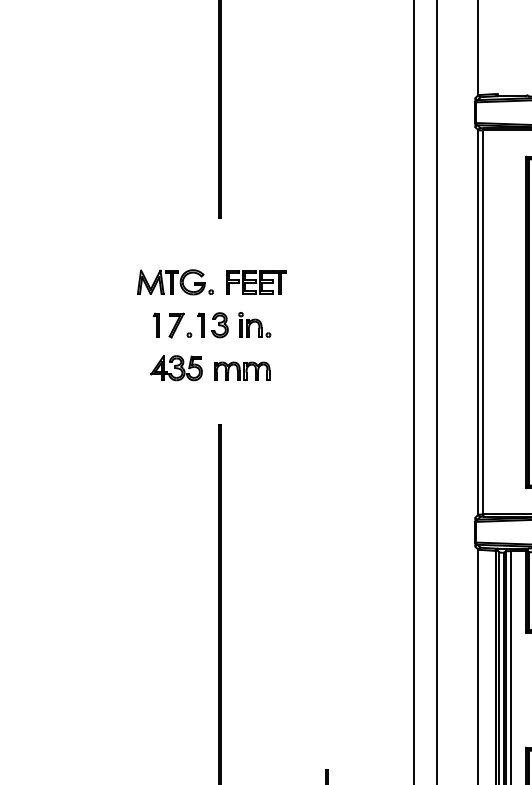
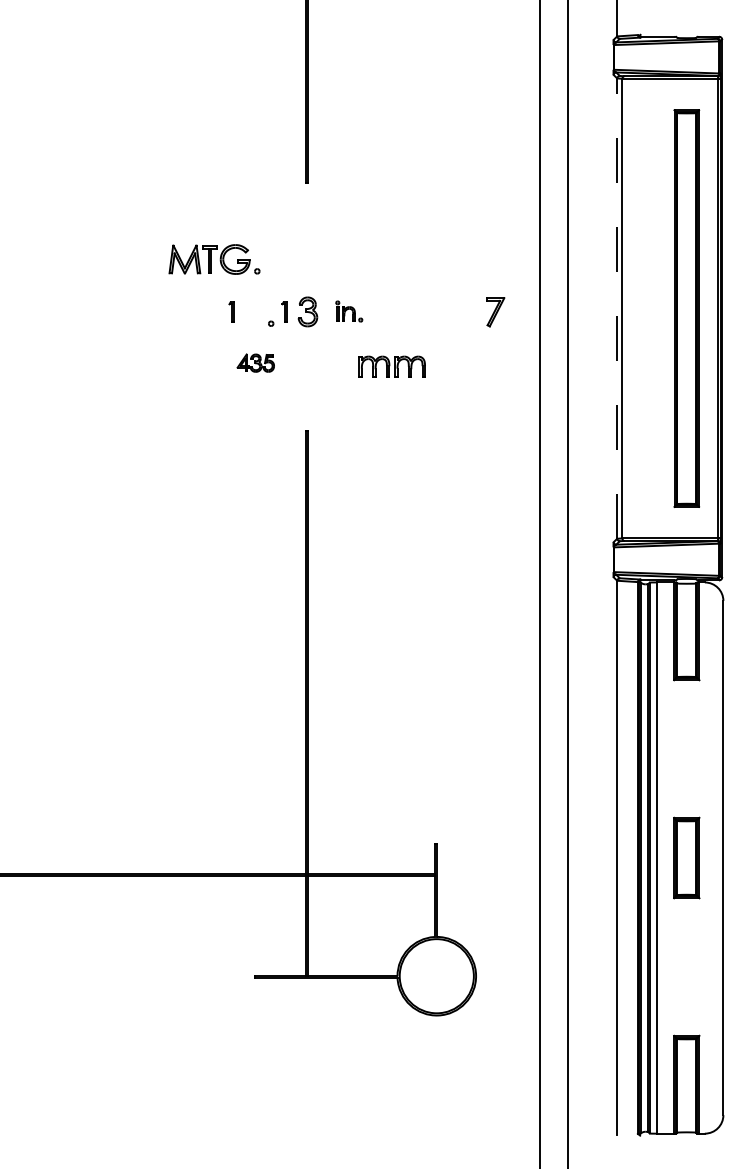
part: (175, 282) -> (214, 259), moved
part: (256, 282) -> (351, 260), removed
line: (478, 322) -> (617, 308), solid -> dashed
part: (156, 324) -> (231, 311), size x0.7
part: (200, 324) -> (284, 311), size x0.7
part: (253, 324) -> (348, 311), size x0.7
part: (176, 325) -> (495, 312), moved
part: (176, 367) -> (255, 362), size x0.6
part: (241, 370) -> (391, 366), moved

